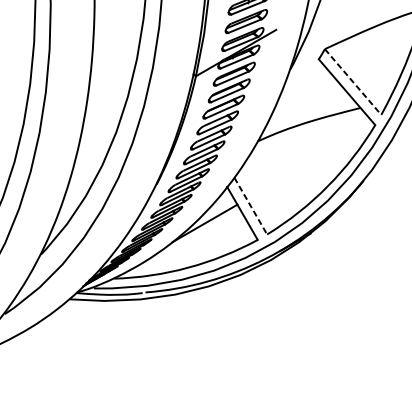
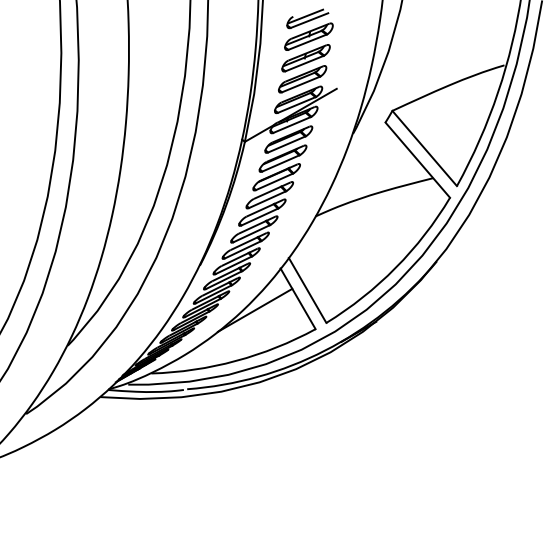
line: (352, 82) -> (424, 148), dashed -> solid
line: (250, 206) -> (307, 290), dashed -> solid

